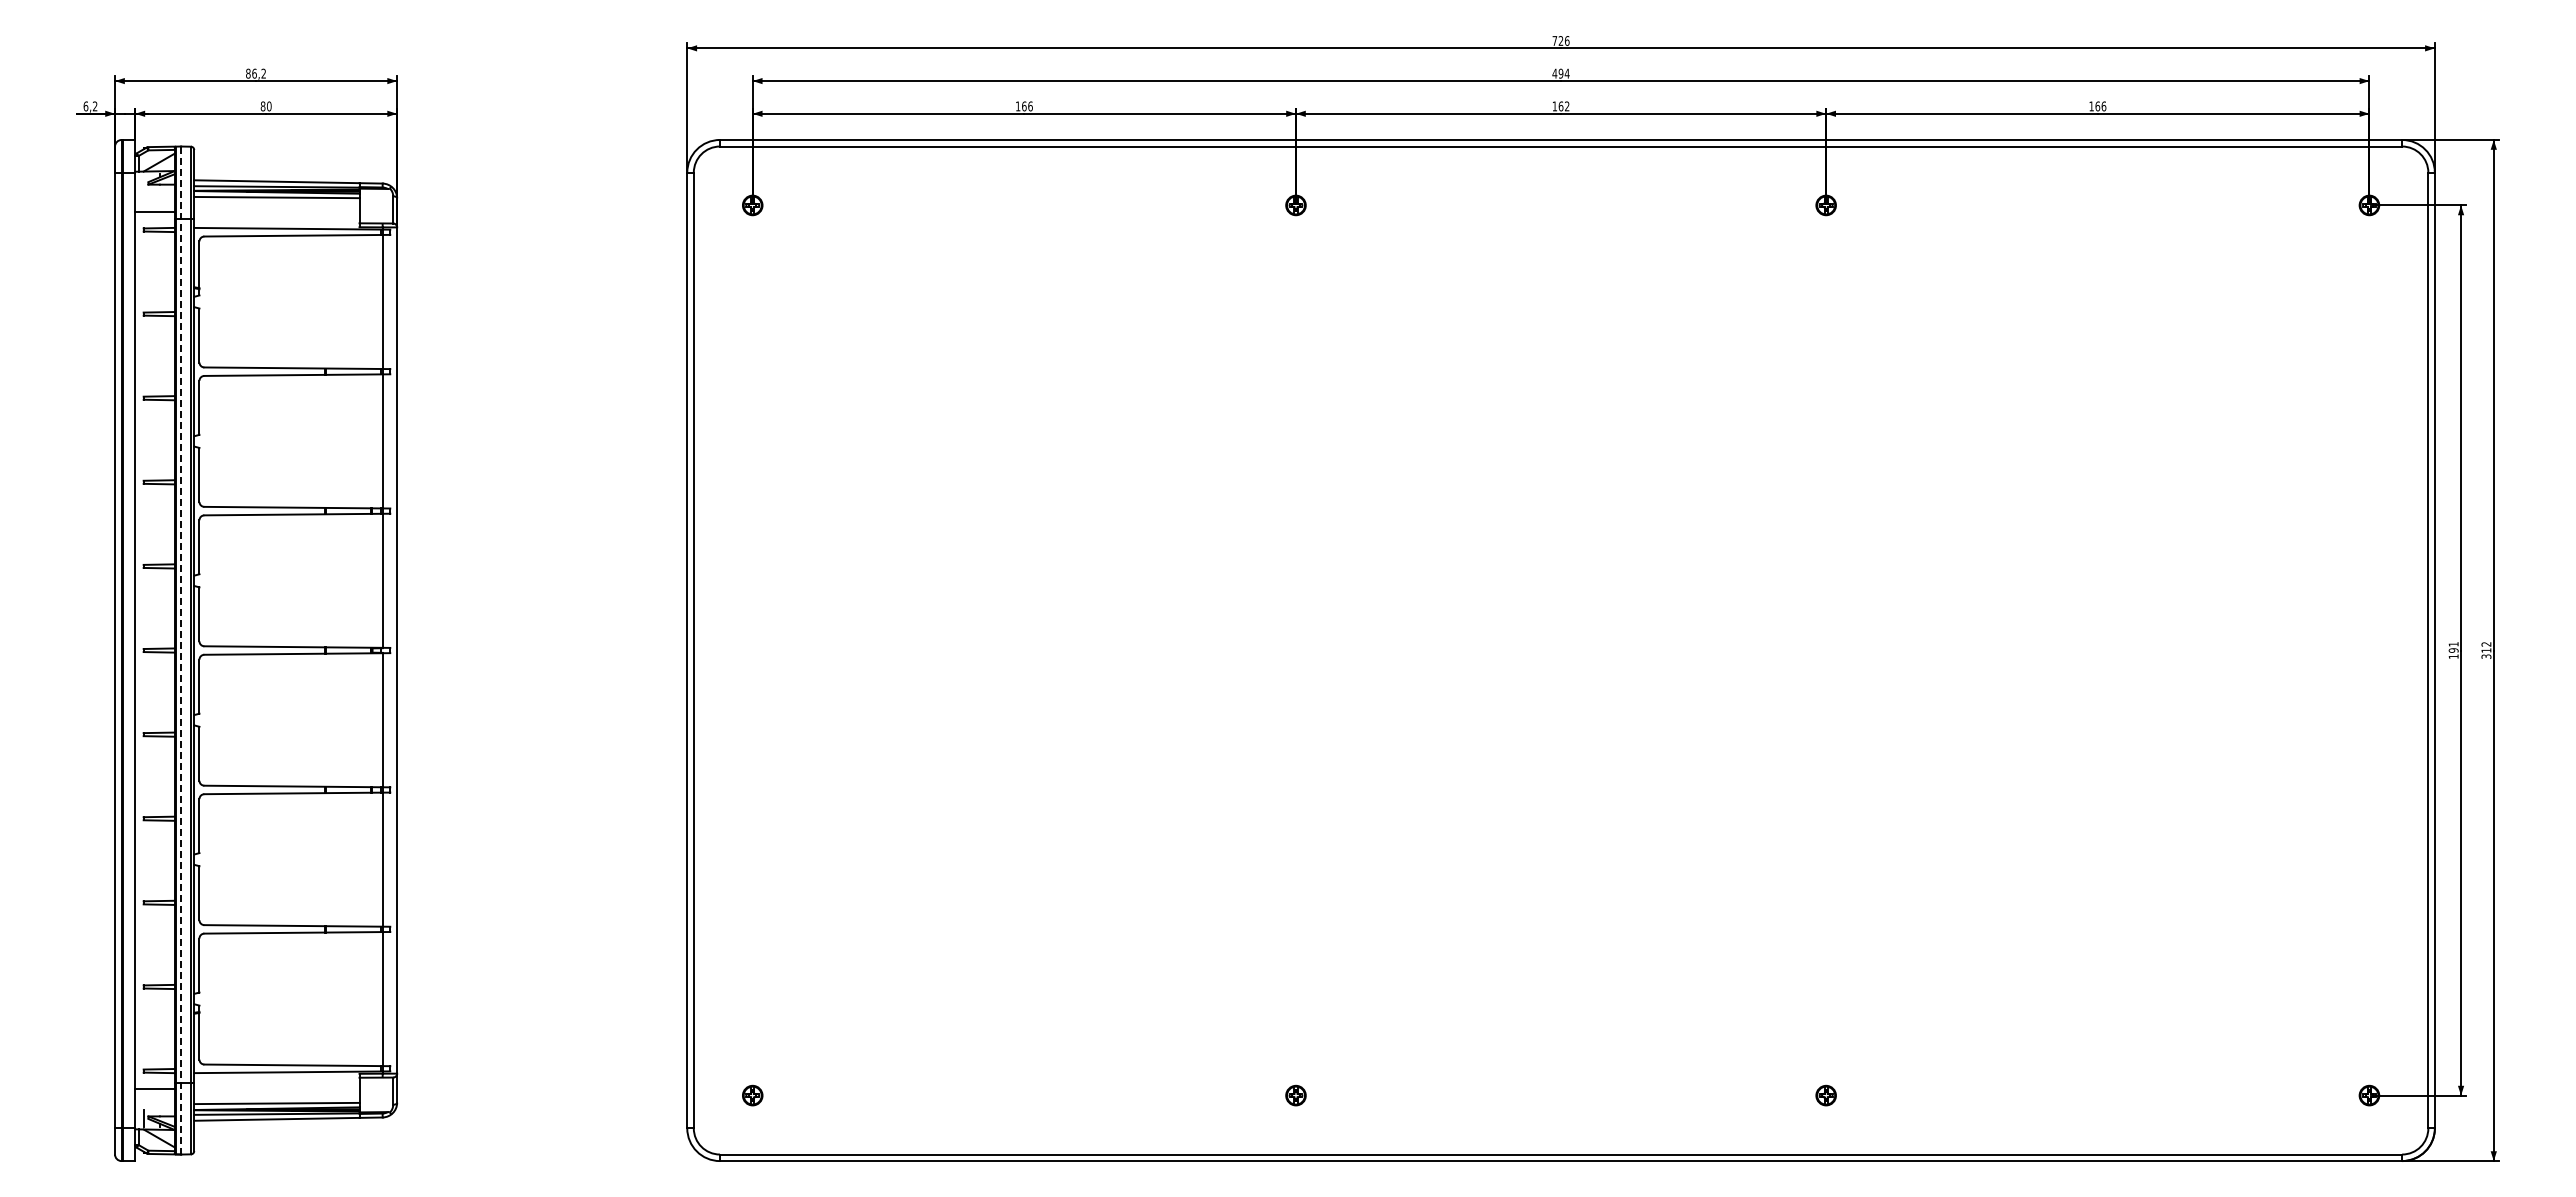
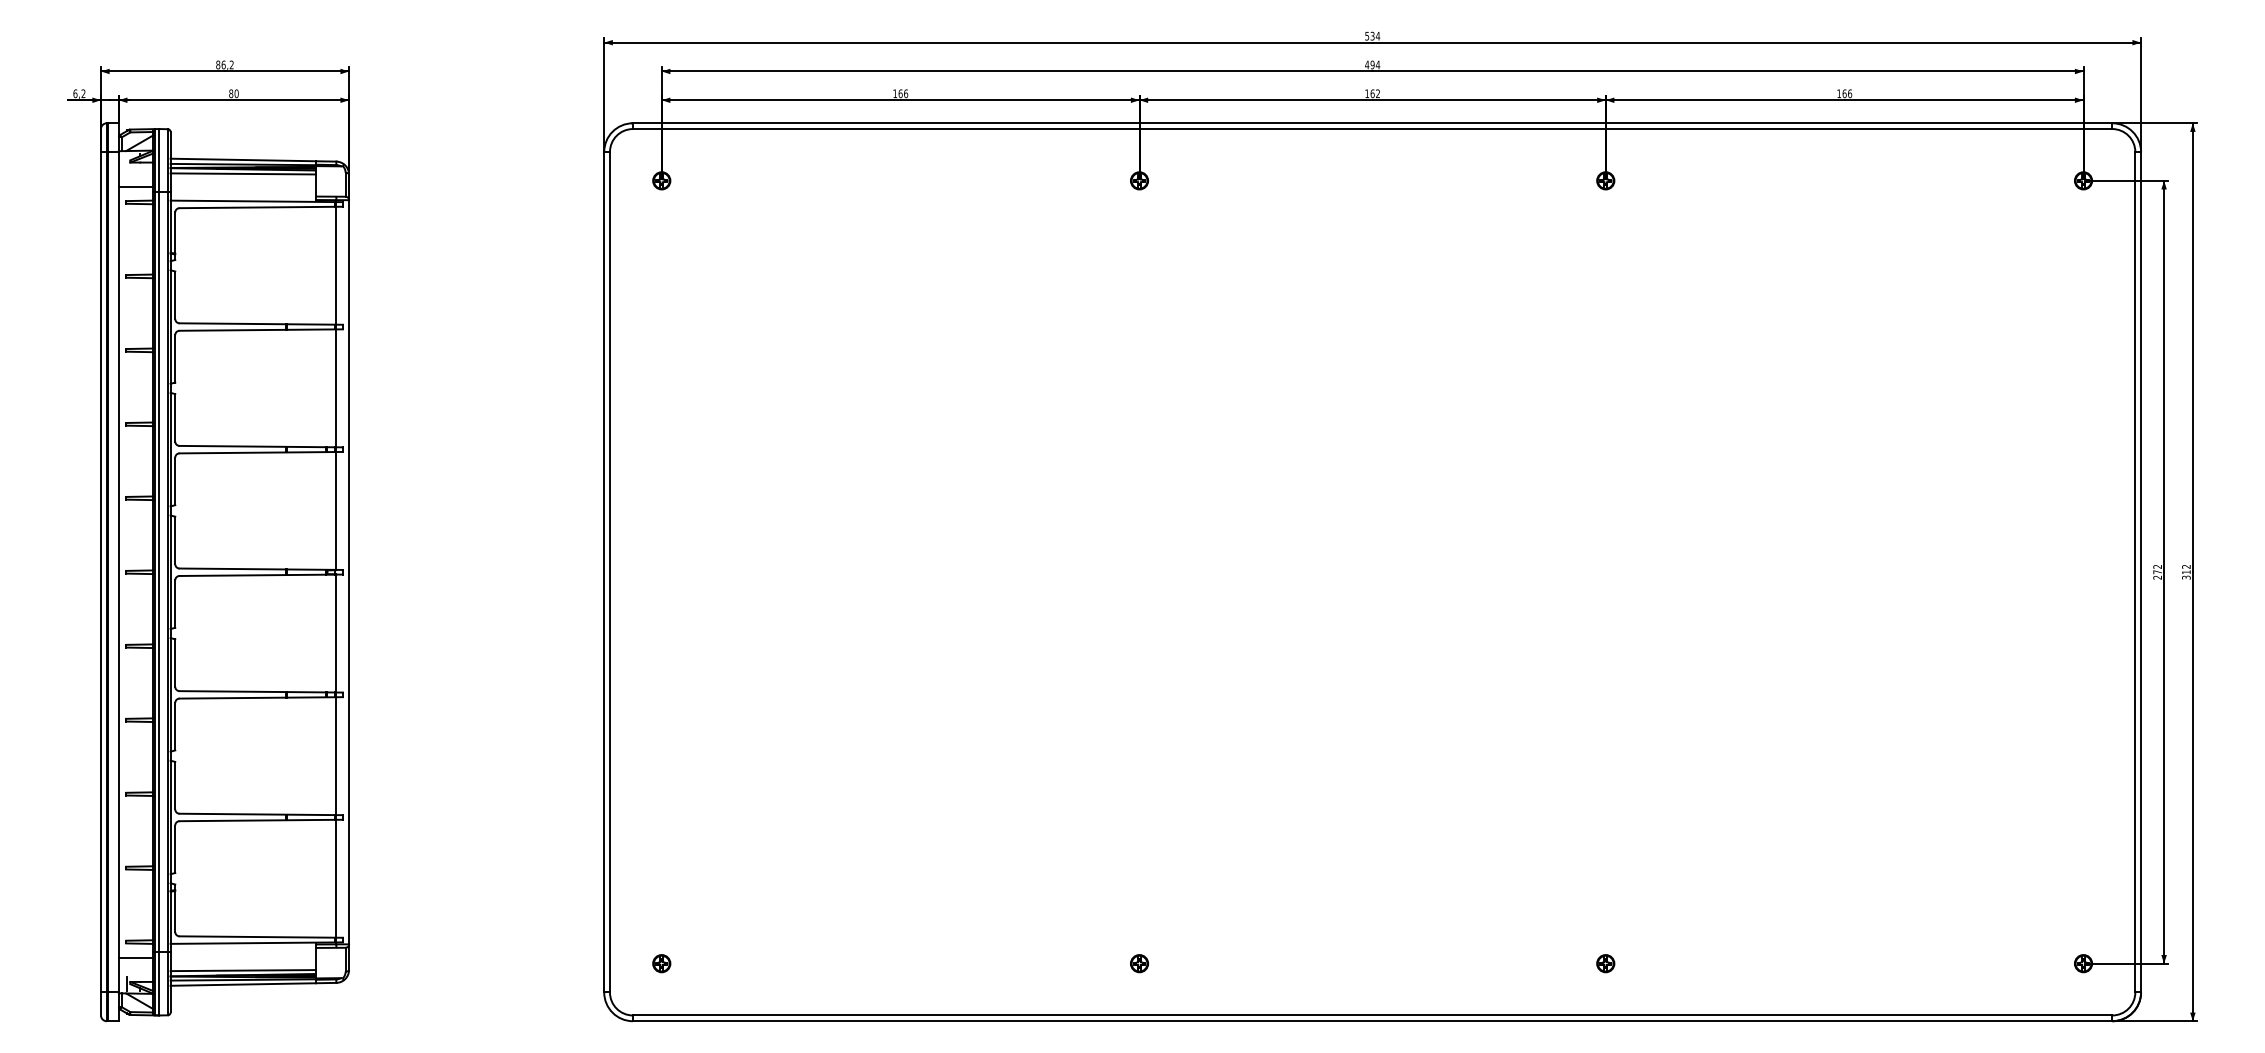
text: (1560, 40) -> (1372, 35), 726 -> 534
line: (181, 650) -> (159, 572), dashed -> solid
text: (2453, 650) -> (2157, 572), 191 -> 272

